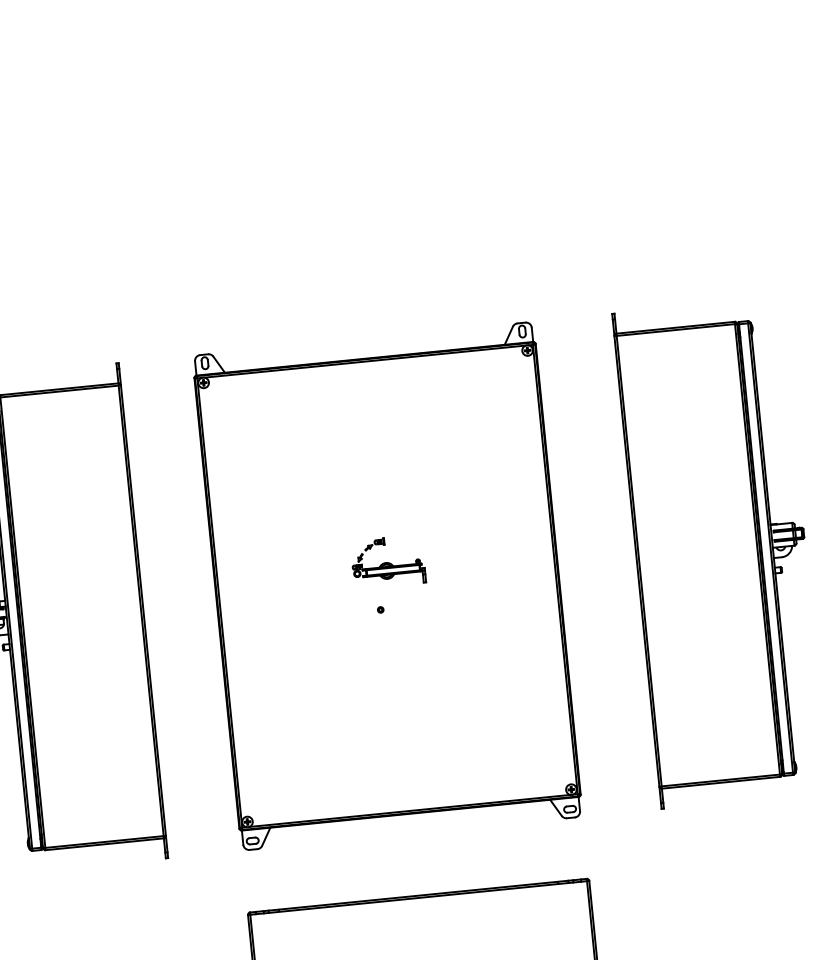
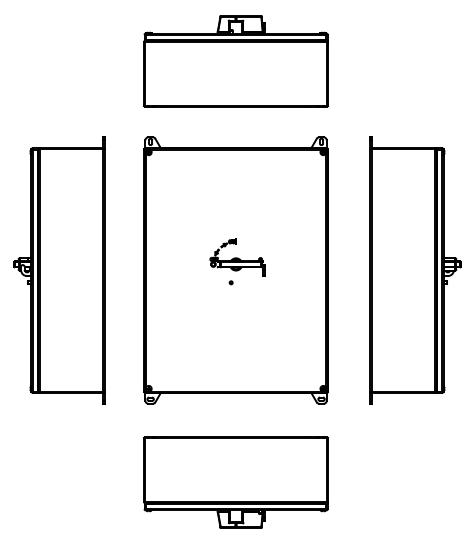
part: (347, 198) -> (235, 61), added
part: (387, 561) -> (237, 257), size x1.43

